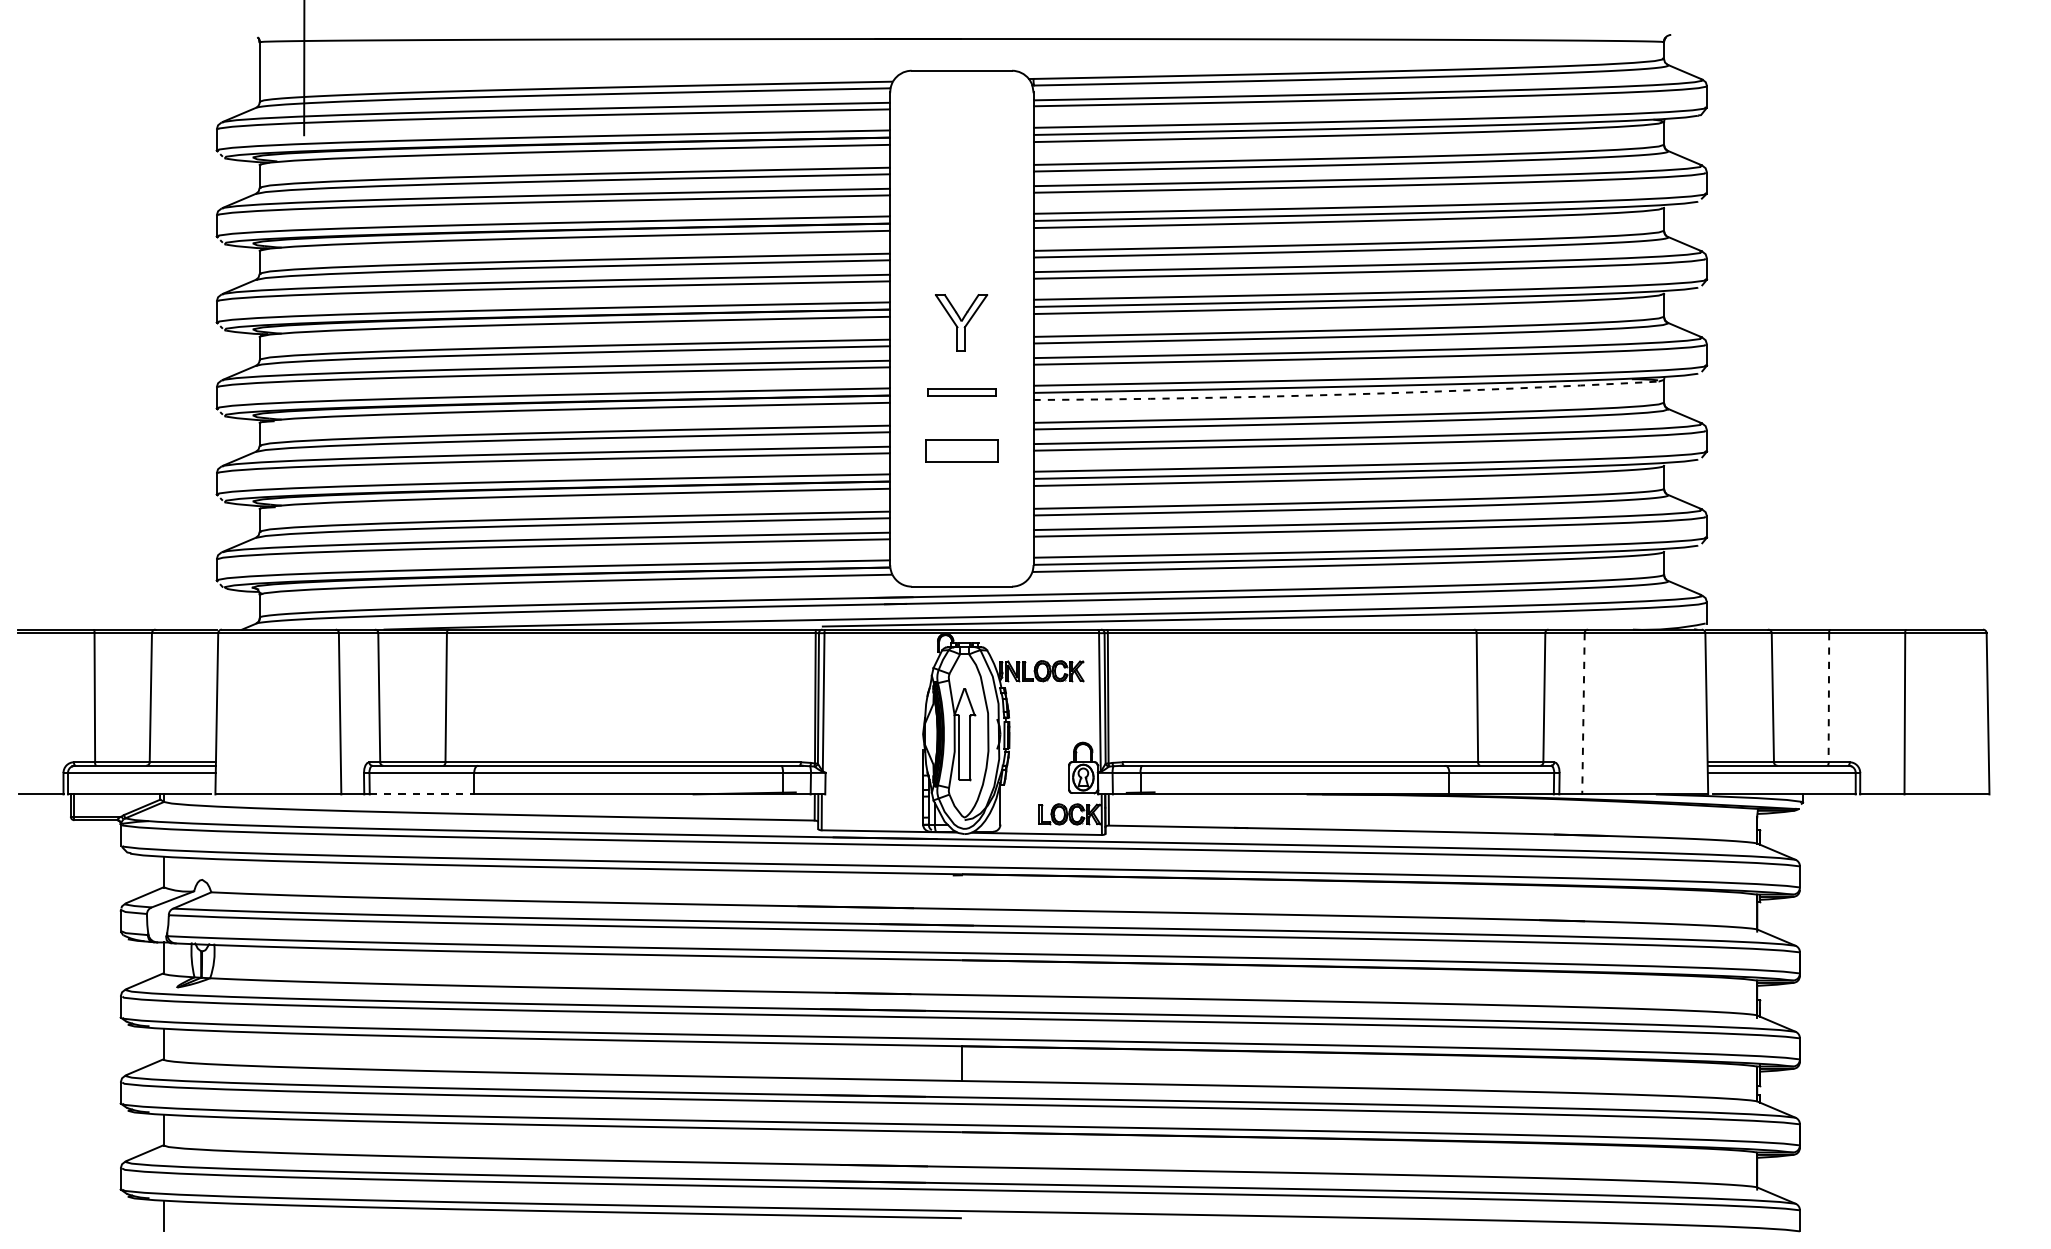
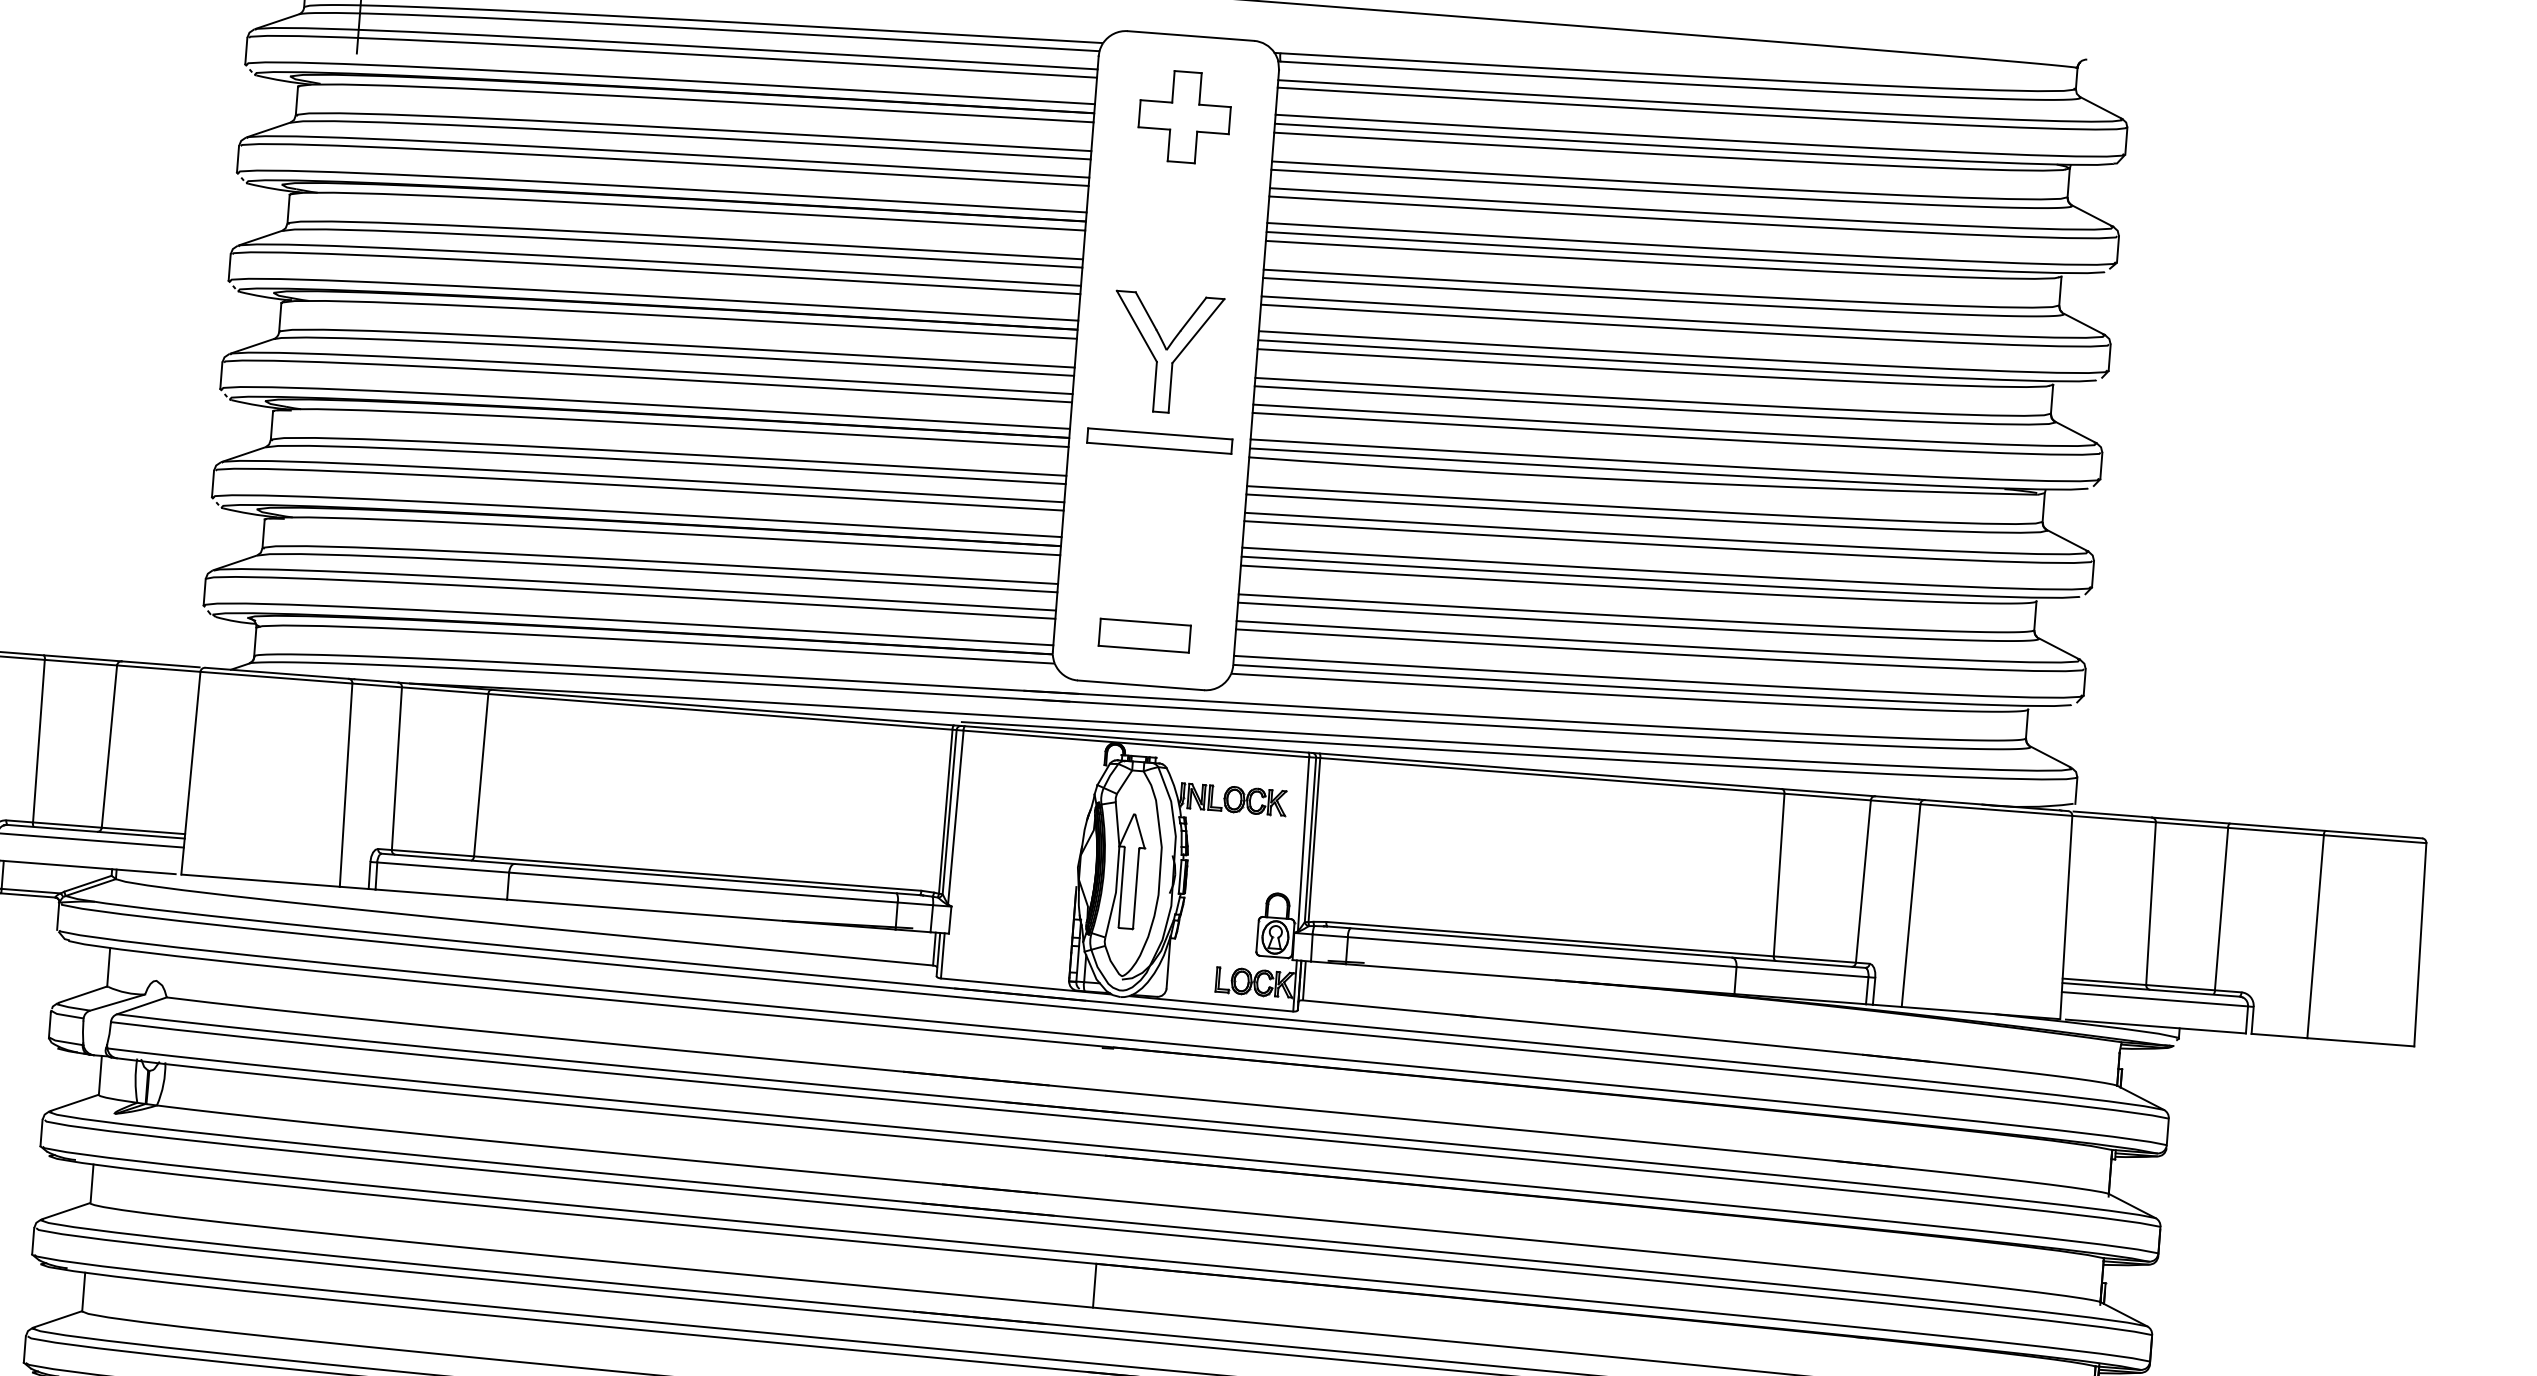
part: (961, 134) -> (1184, 116), added
part: (961, 322) -> (1166, 352), size x1.67
part: (961, 392) -> (1159, 440), size x1.67
arc: (1346, 394) -> (1643, 480), dashed -> solid
part: (961, 450) -> (1144, 634), moved
line: (1828, 697) -> (2221, 908), dashed -> solid
line: (1583, 713) -> (1911, 905), dashed -> solid
line: (422, 794) -> (441, 894), dashed -> solid

